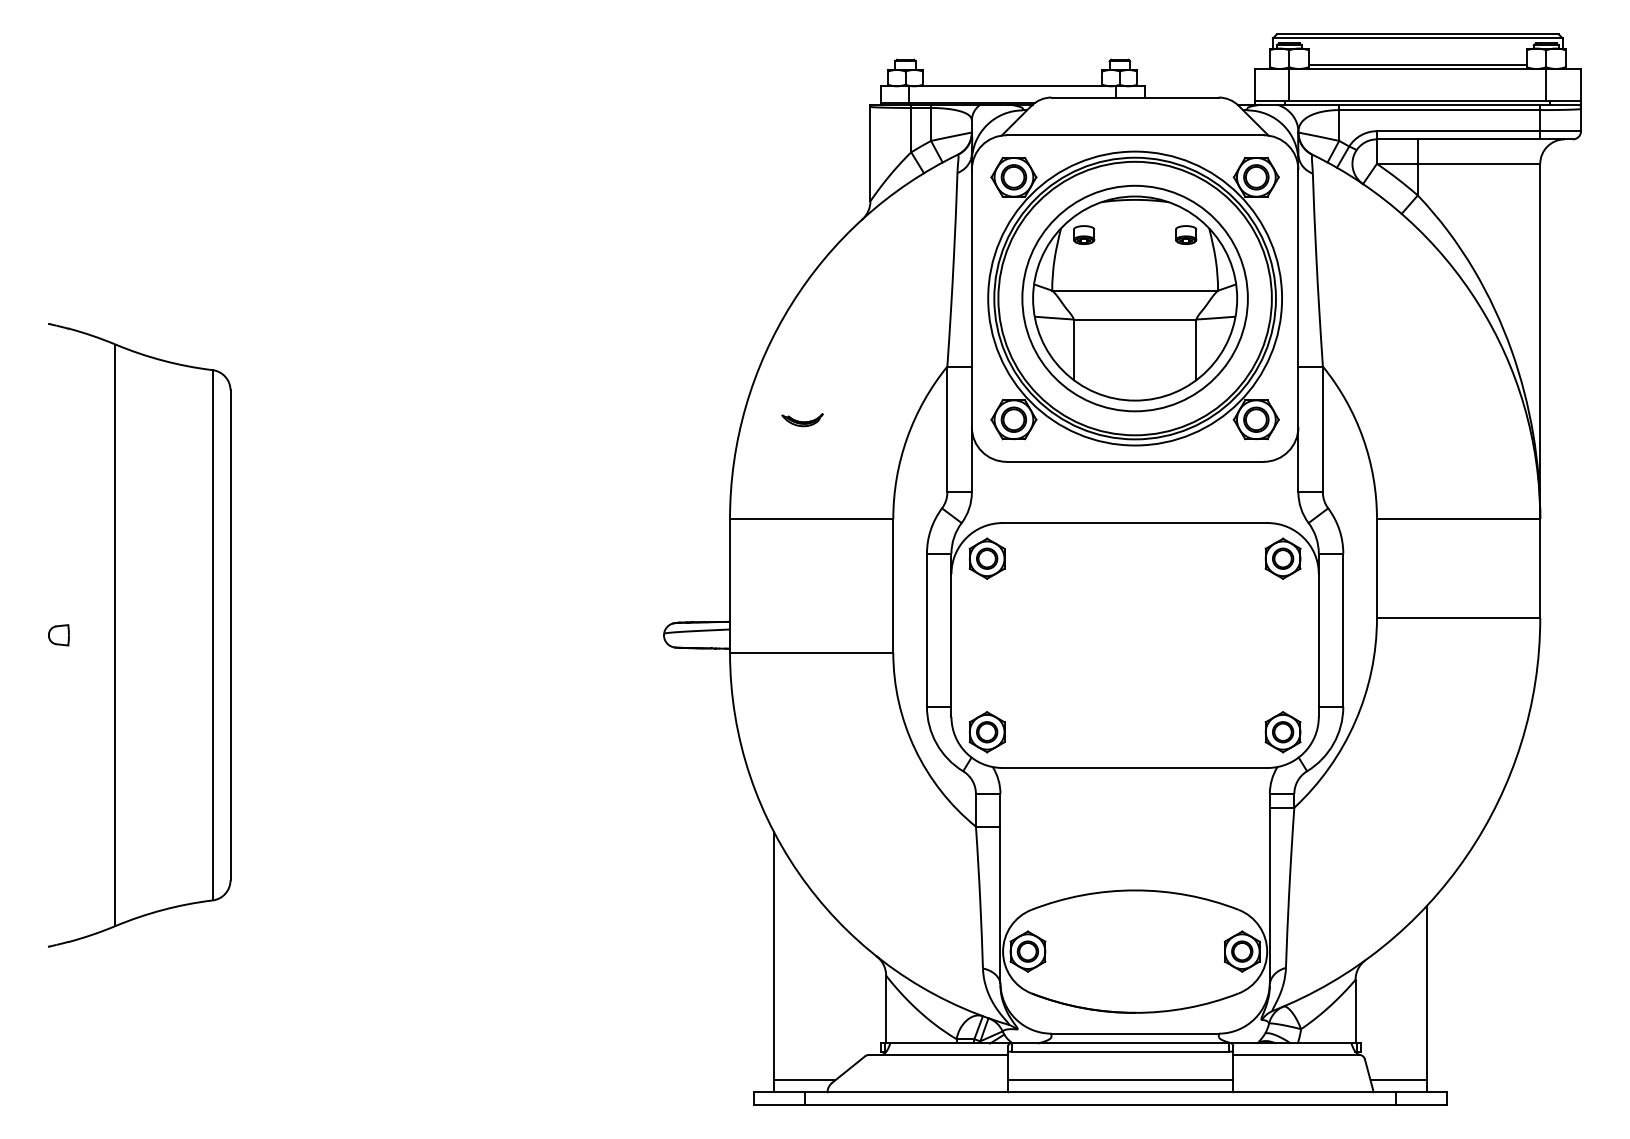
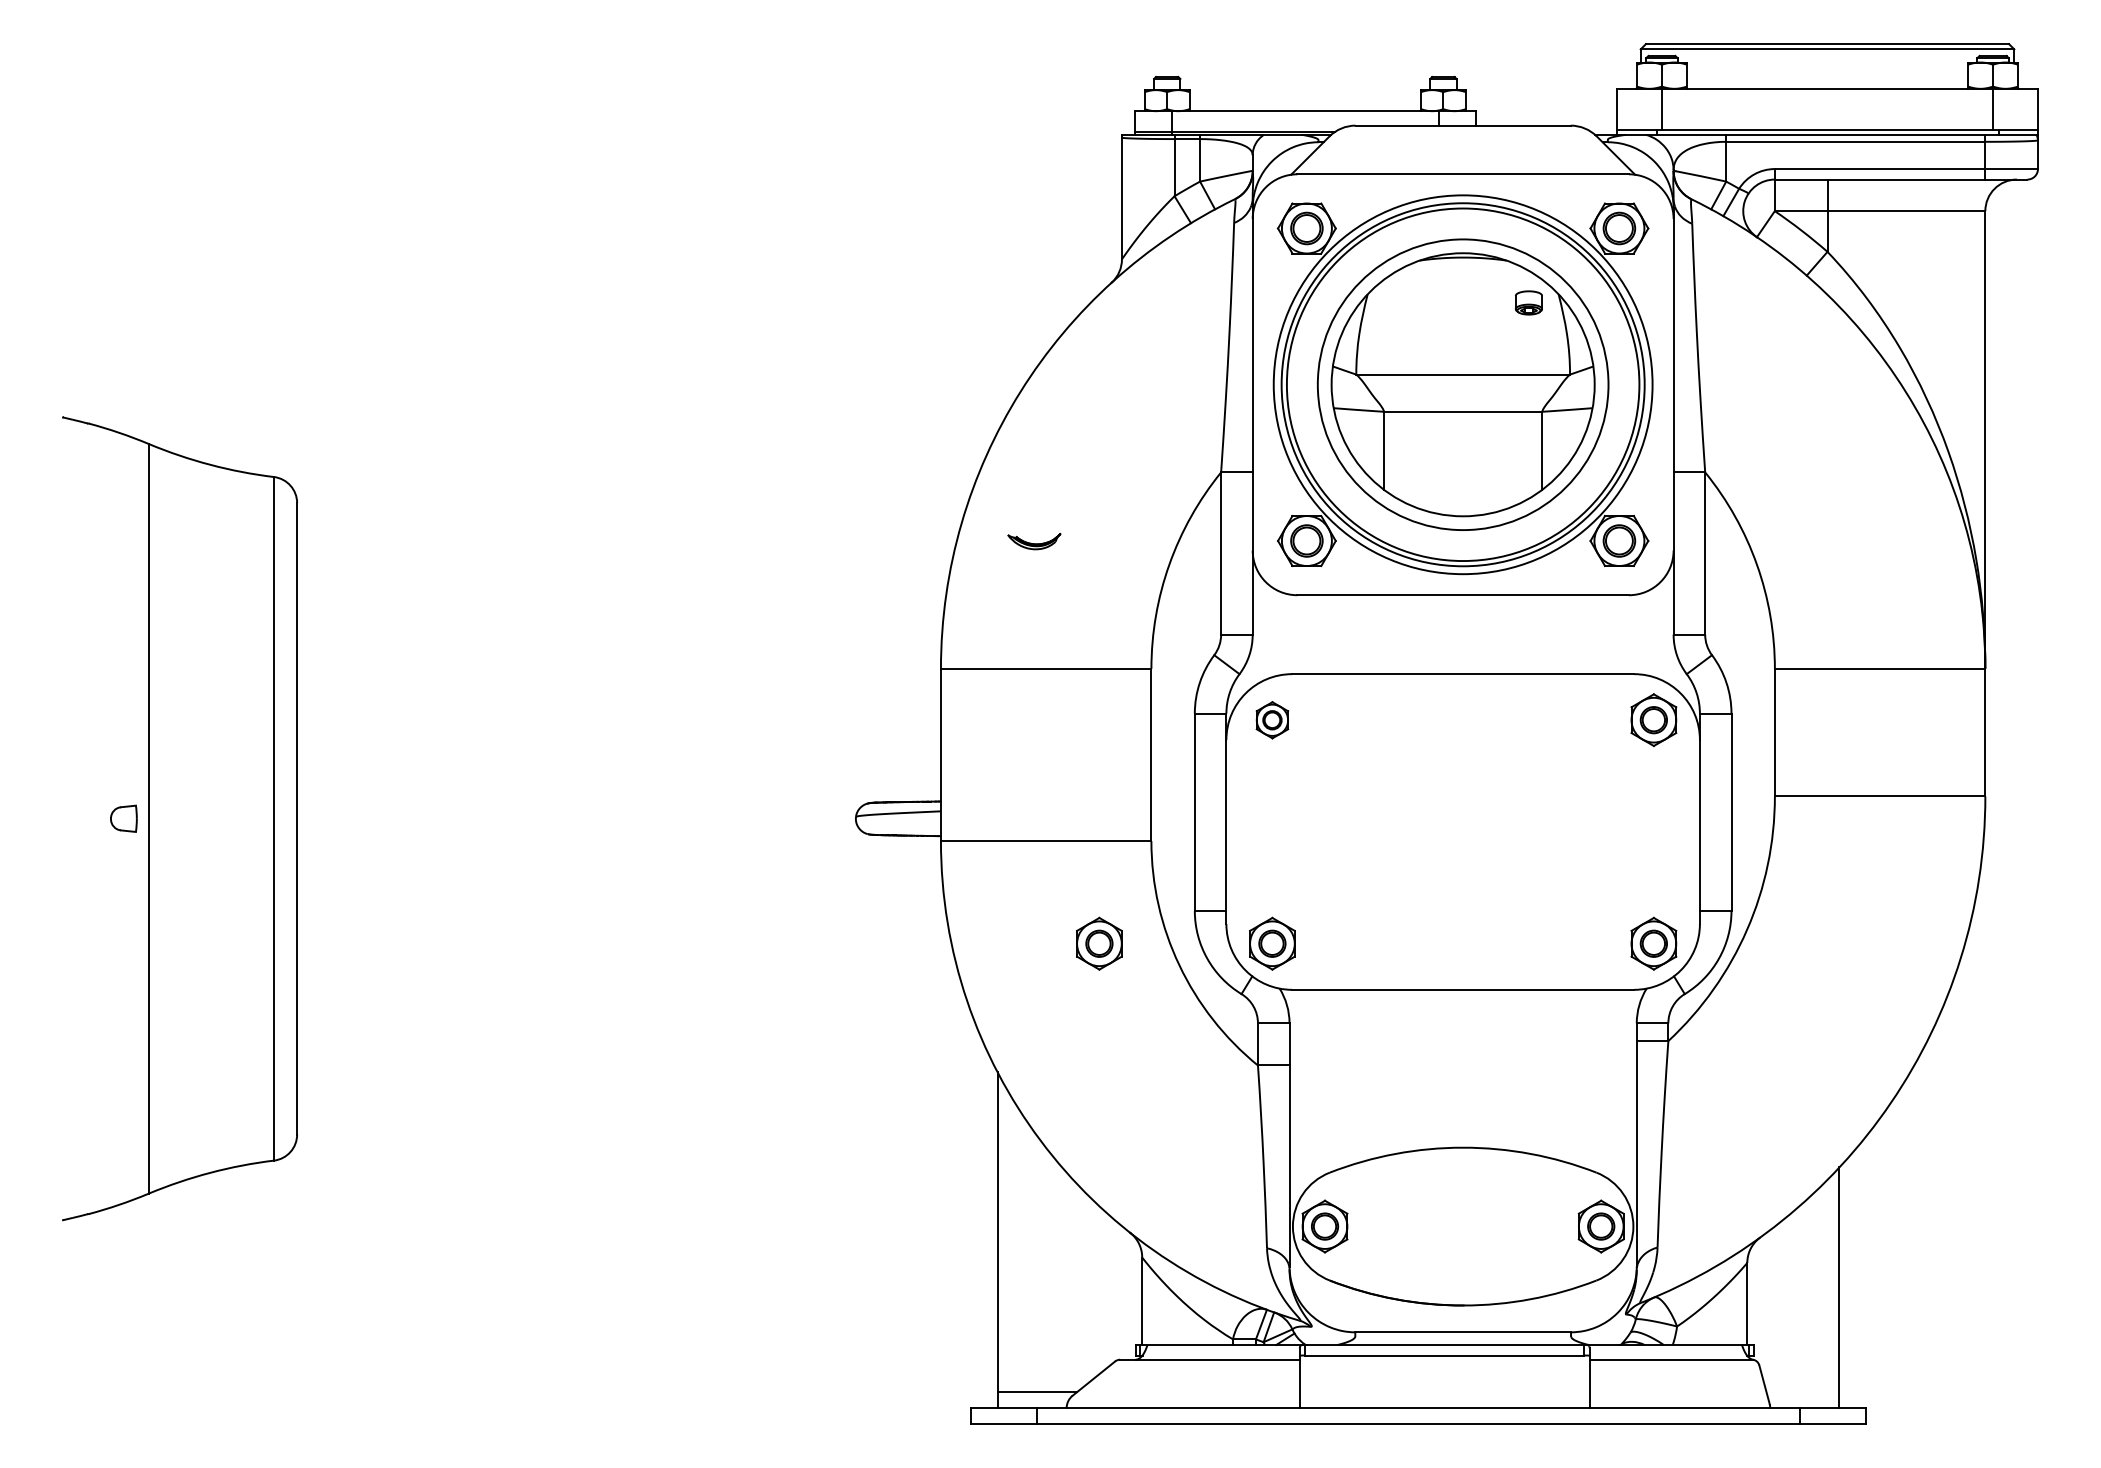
line: (1417, 64) -> (1827, 83), removed
part: (1084, 234) -> (1397, 302), removed
part: (987, 559) -> (1272, 720), size x0.7
part: (58, 635) -> (123, 818), moved
part: (853, 732) -> (1099, 943), added
line: (1120, 1080) -> (1444, 1392), removed
line: (1398, 1080) -> (1802, 1392), removed

